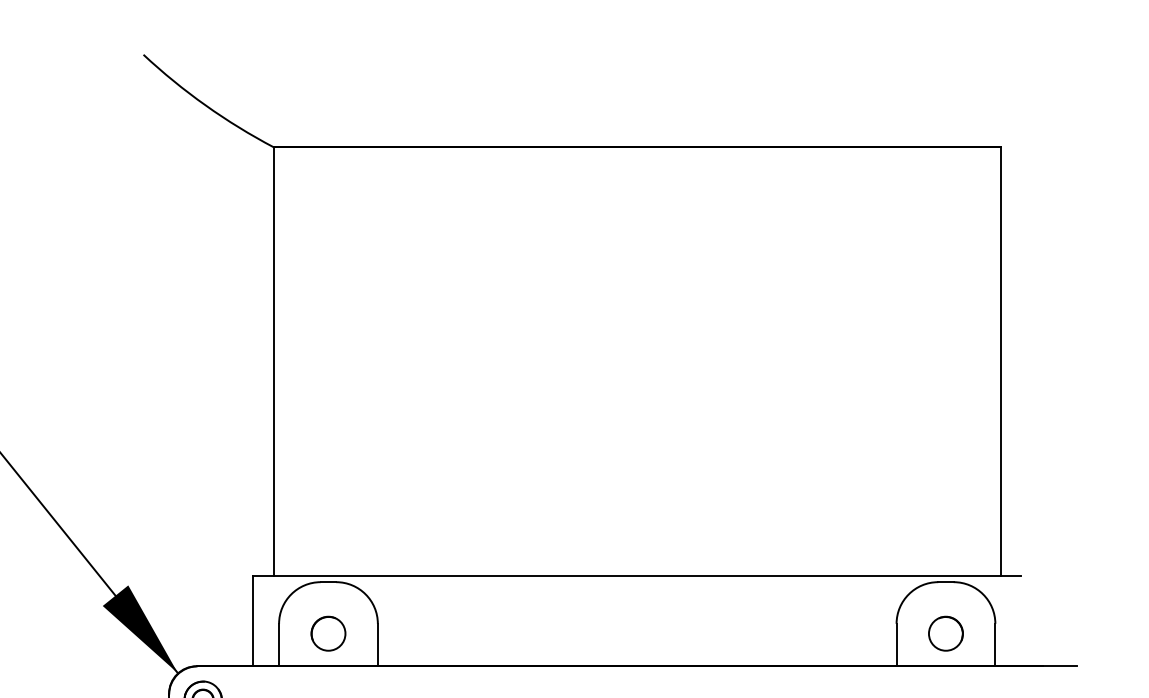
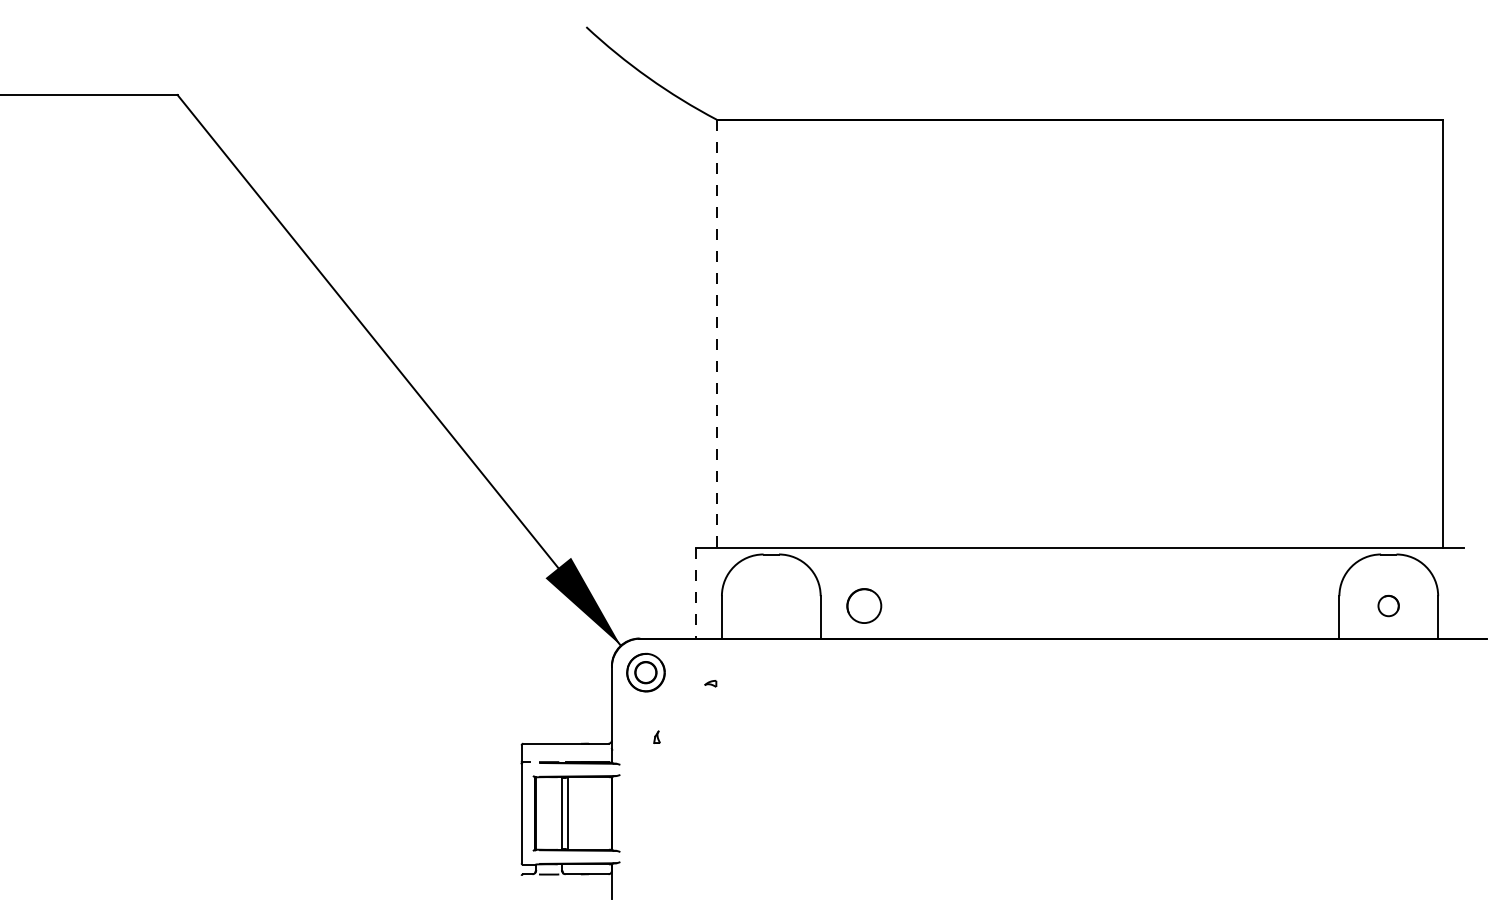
line: (273, 362) -> (716, 334), solid -> dashed
line: (253, 621) -> (696, 593), solid -> dashed
circle: (328, 633) -> (864, 605), moved
circle: (945, 633) -> (1388, 605), size x0.6

